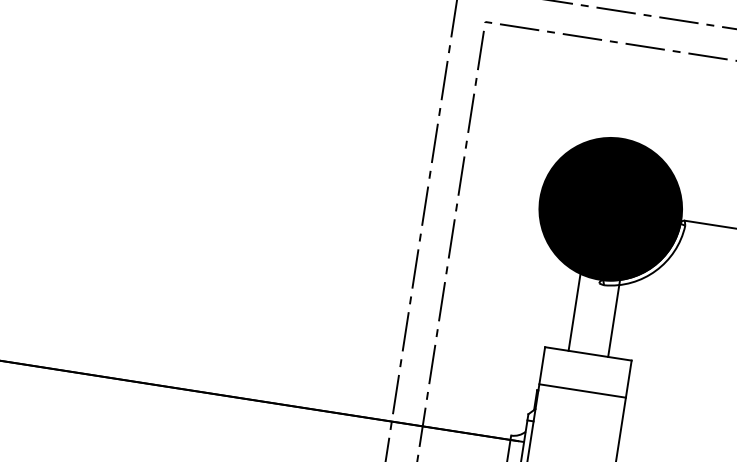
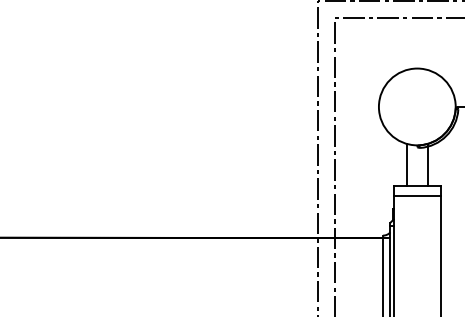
fill: (609, 208) -> (416, 106), removed
line: (580, 391) -> (416, 196), moved

